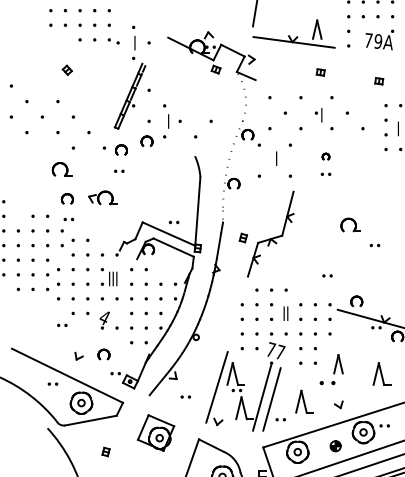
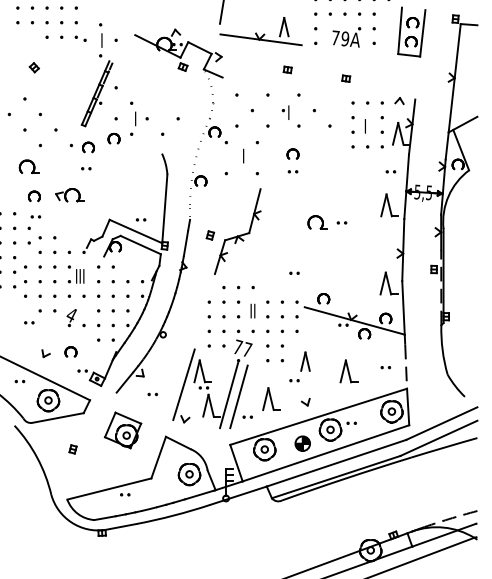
part: (325, 156) -> (292, 153), size x1.67
part: (374, 245) -> (341, 222), moved
part: (327, 383) -> (294, 380), size x0.62
part: (335, 446) -> (302, 443), size x1.43

